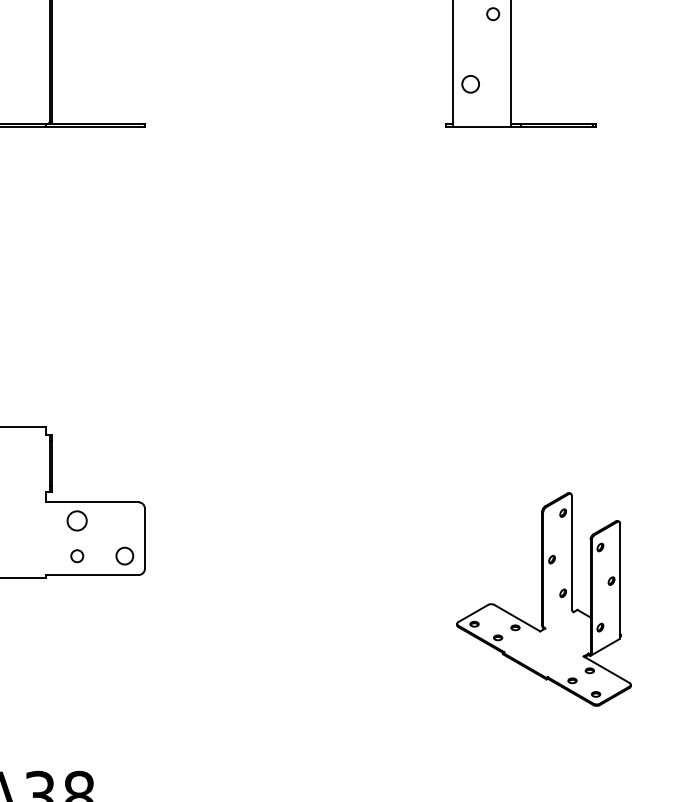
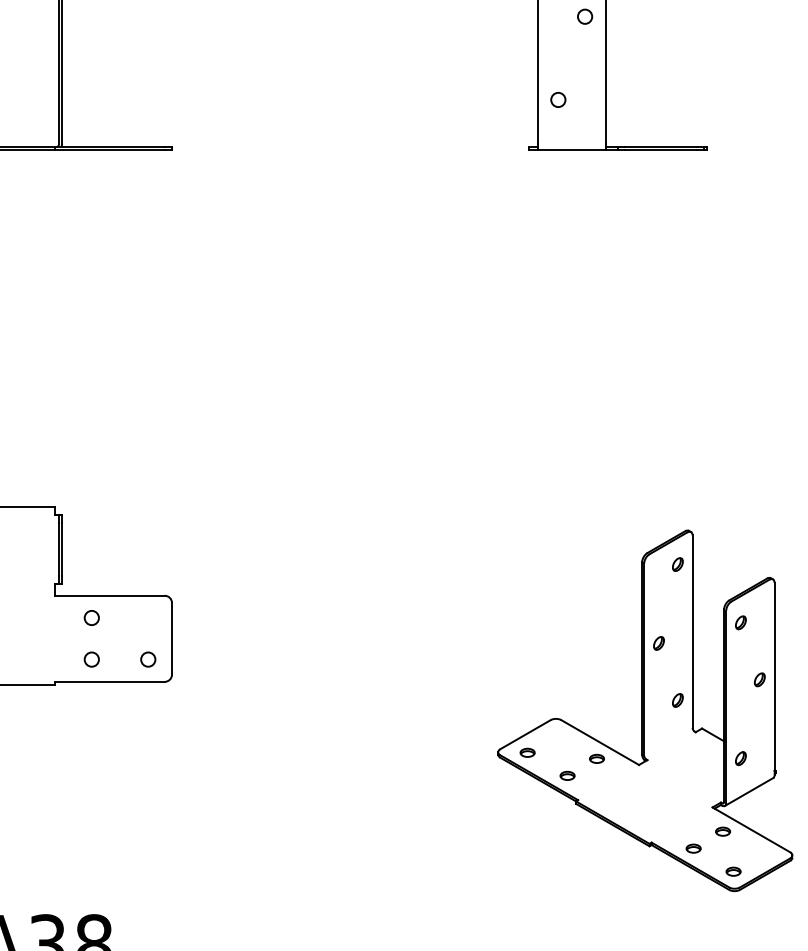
circle: (470, 84) -> (558, 100), size x0.71
circle: (77, 521) -> (92, 618), size x0.62
circle: (124, 556) -> (147, 659), size x0.71
part: (543, 599) -> (644, 710), size x1.43

